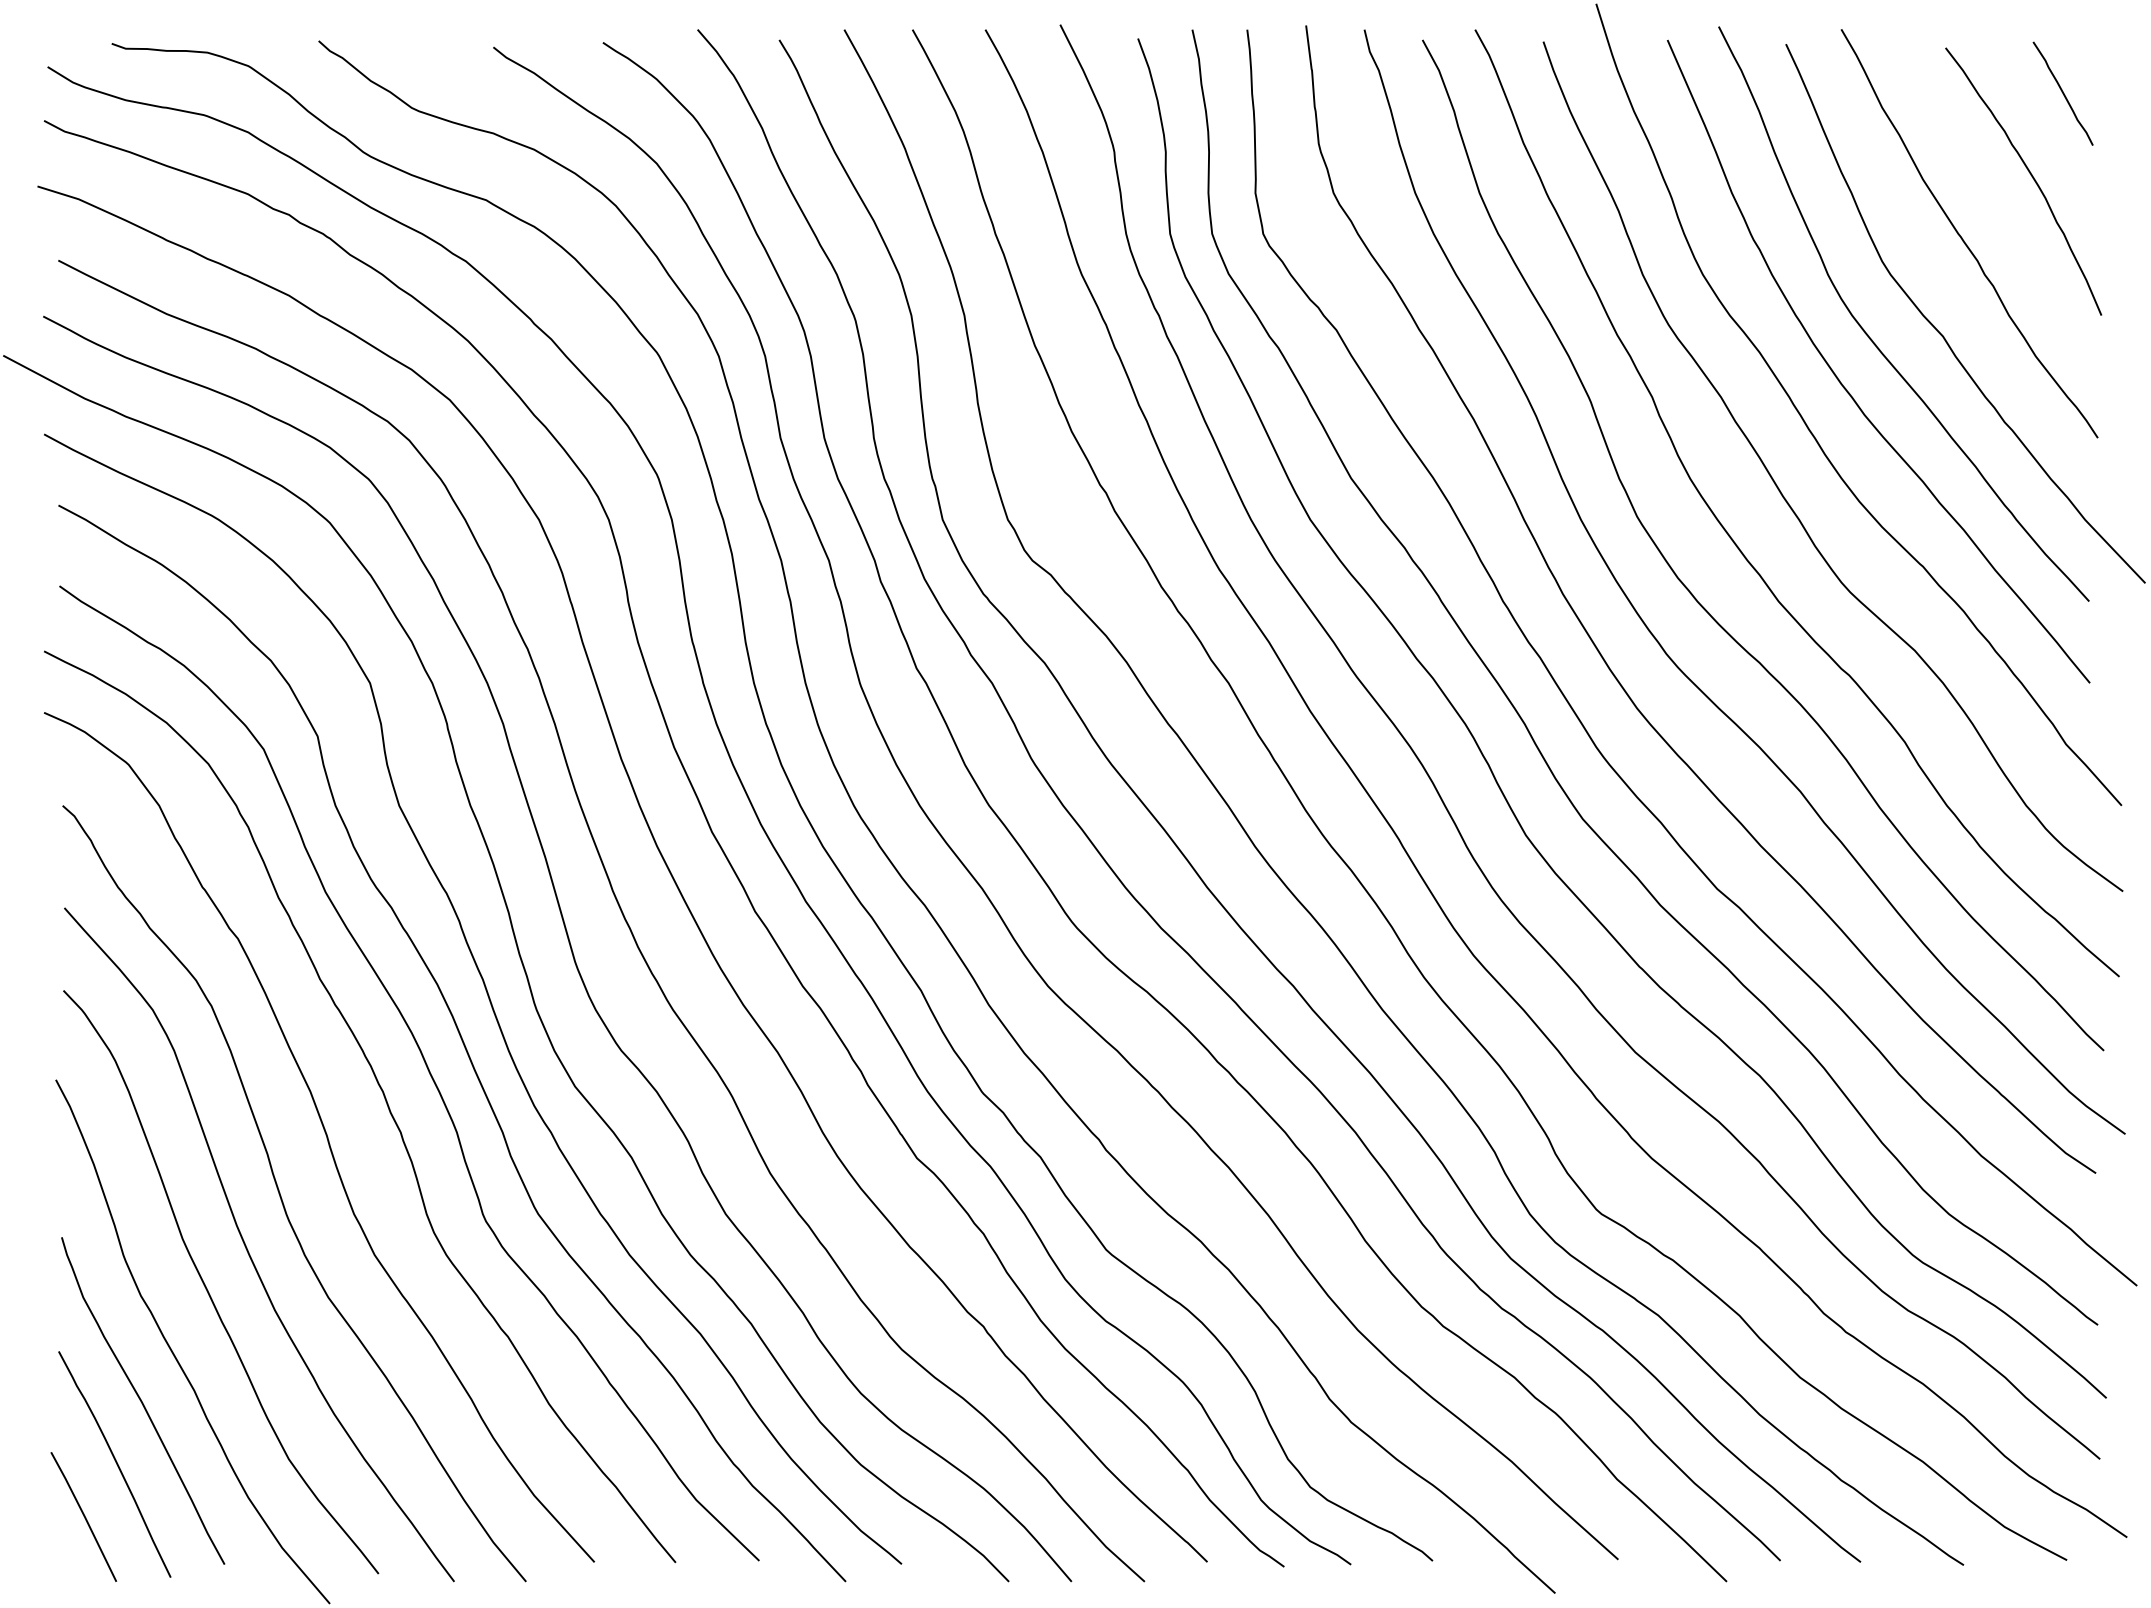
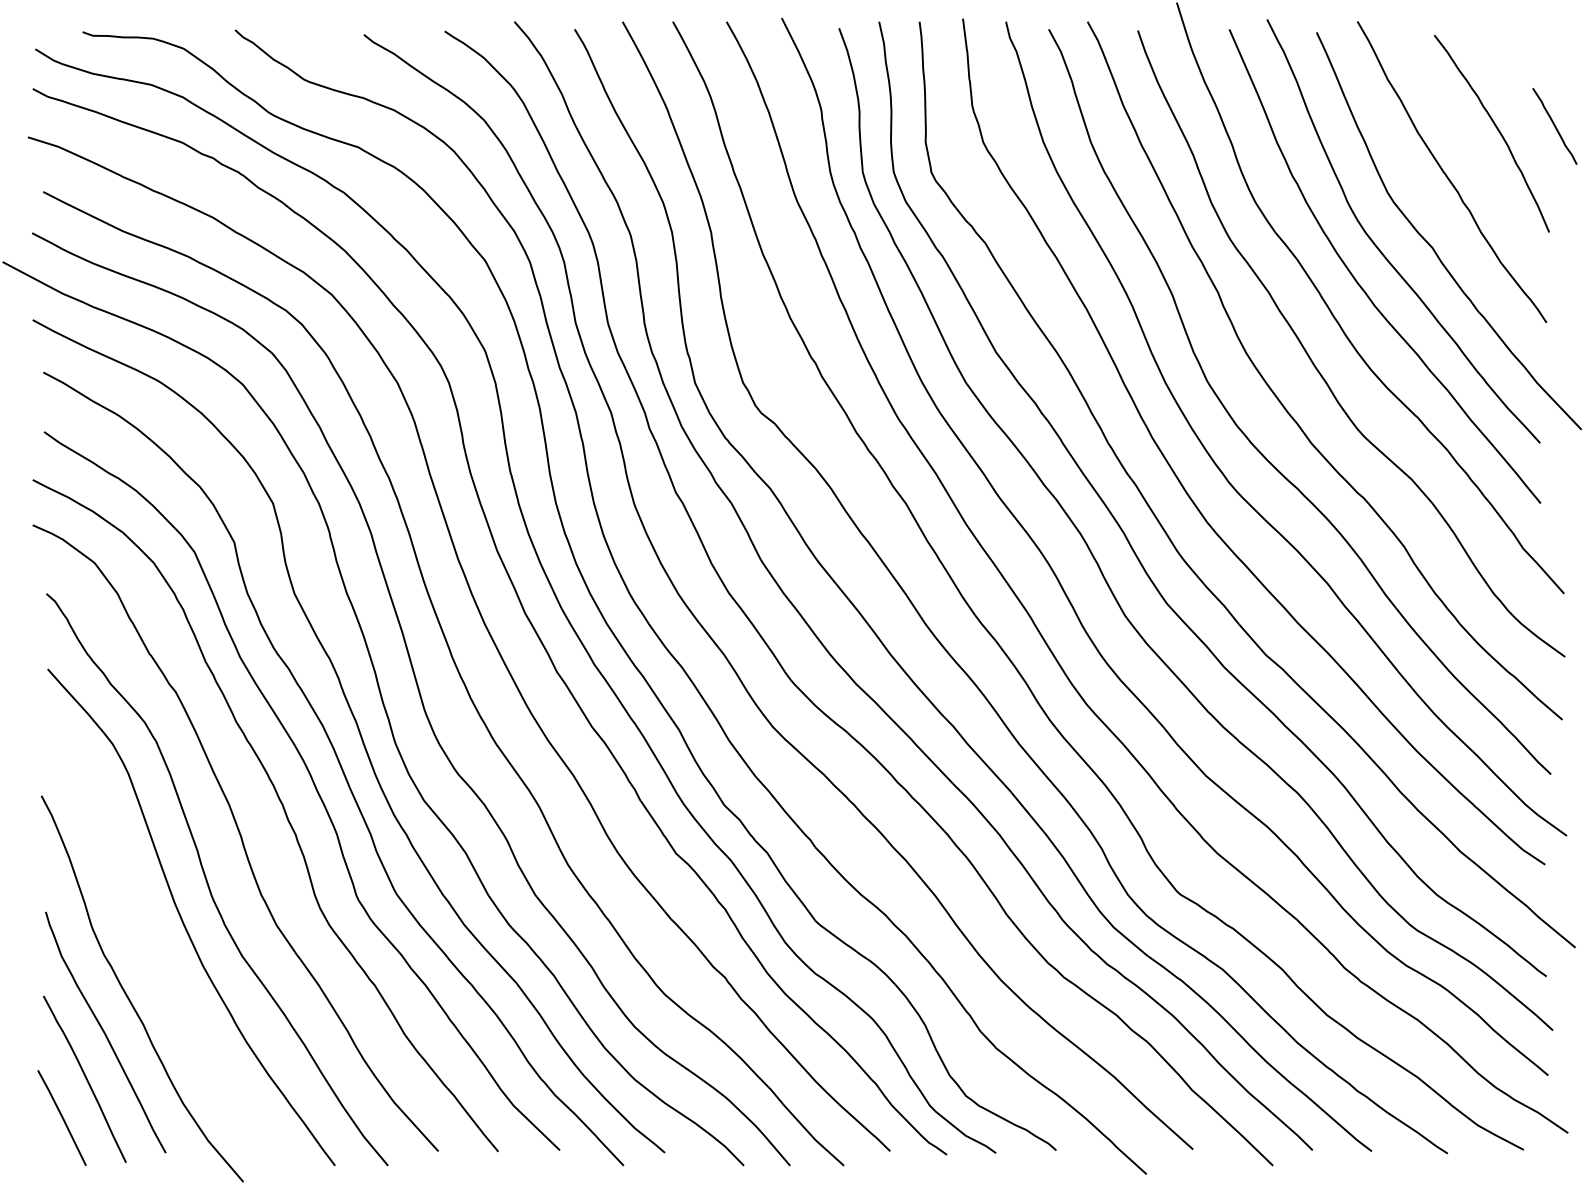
curve: (2062, 93) -> (1554, 126), moved
curve: (207, 1288) -> (153, 949), removed

